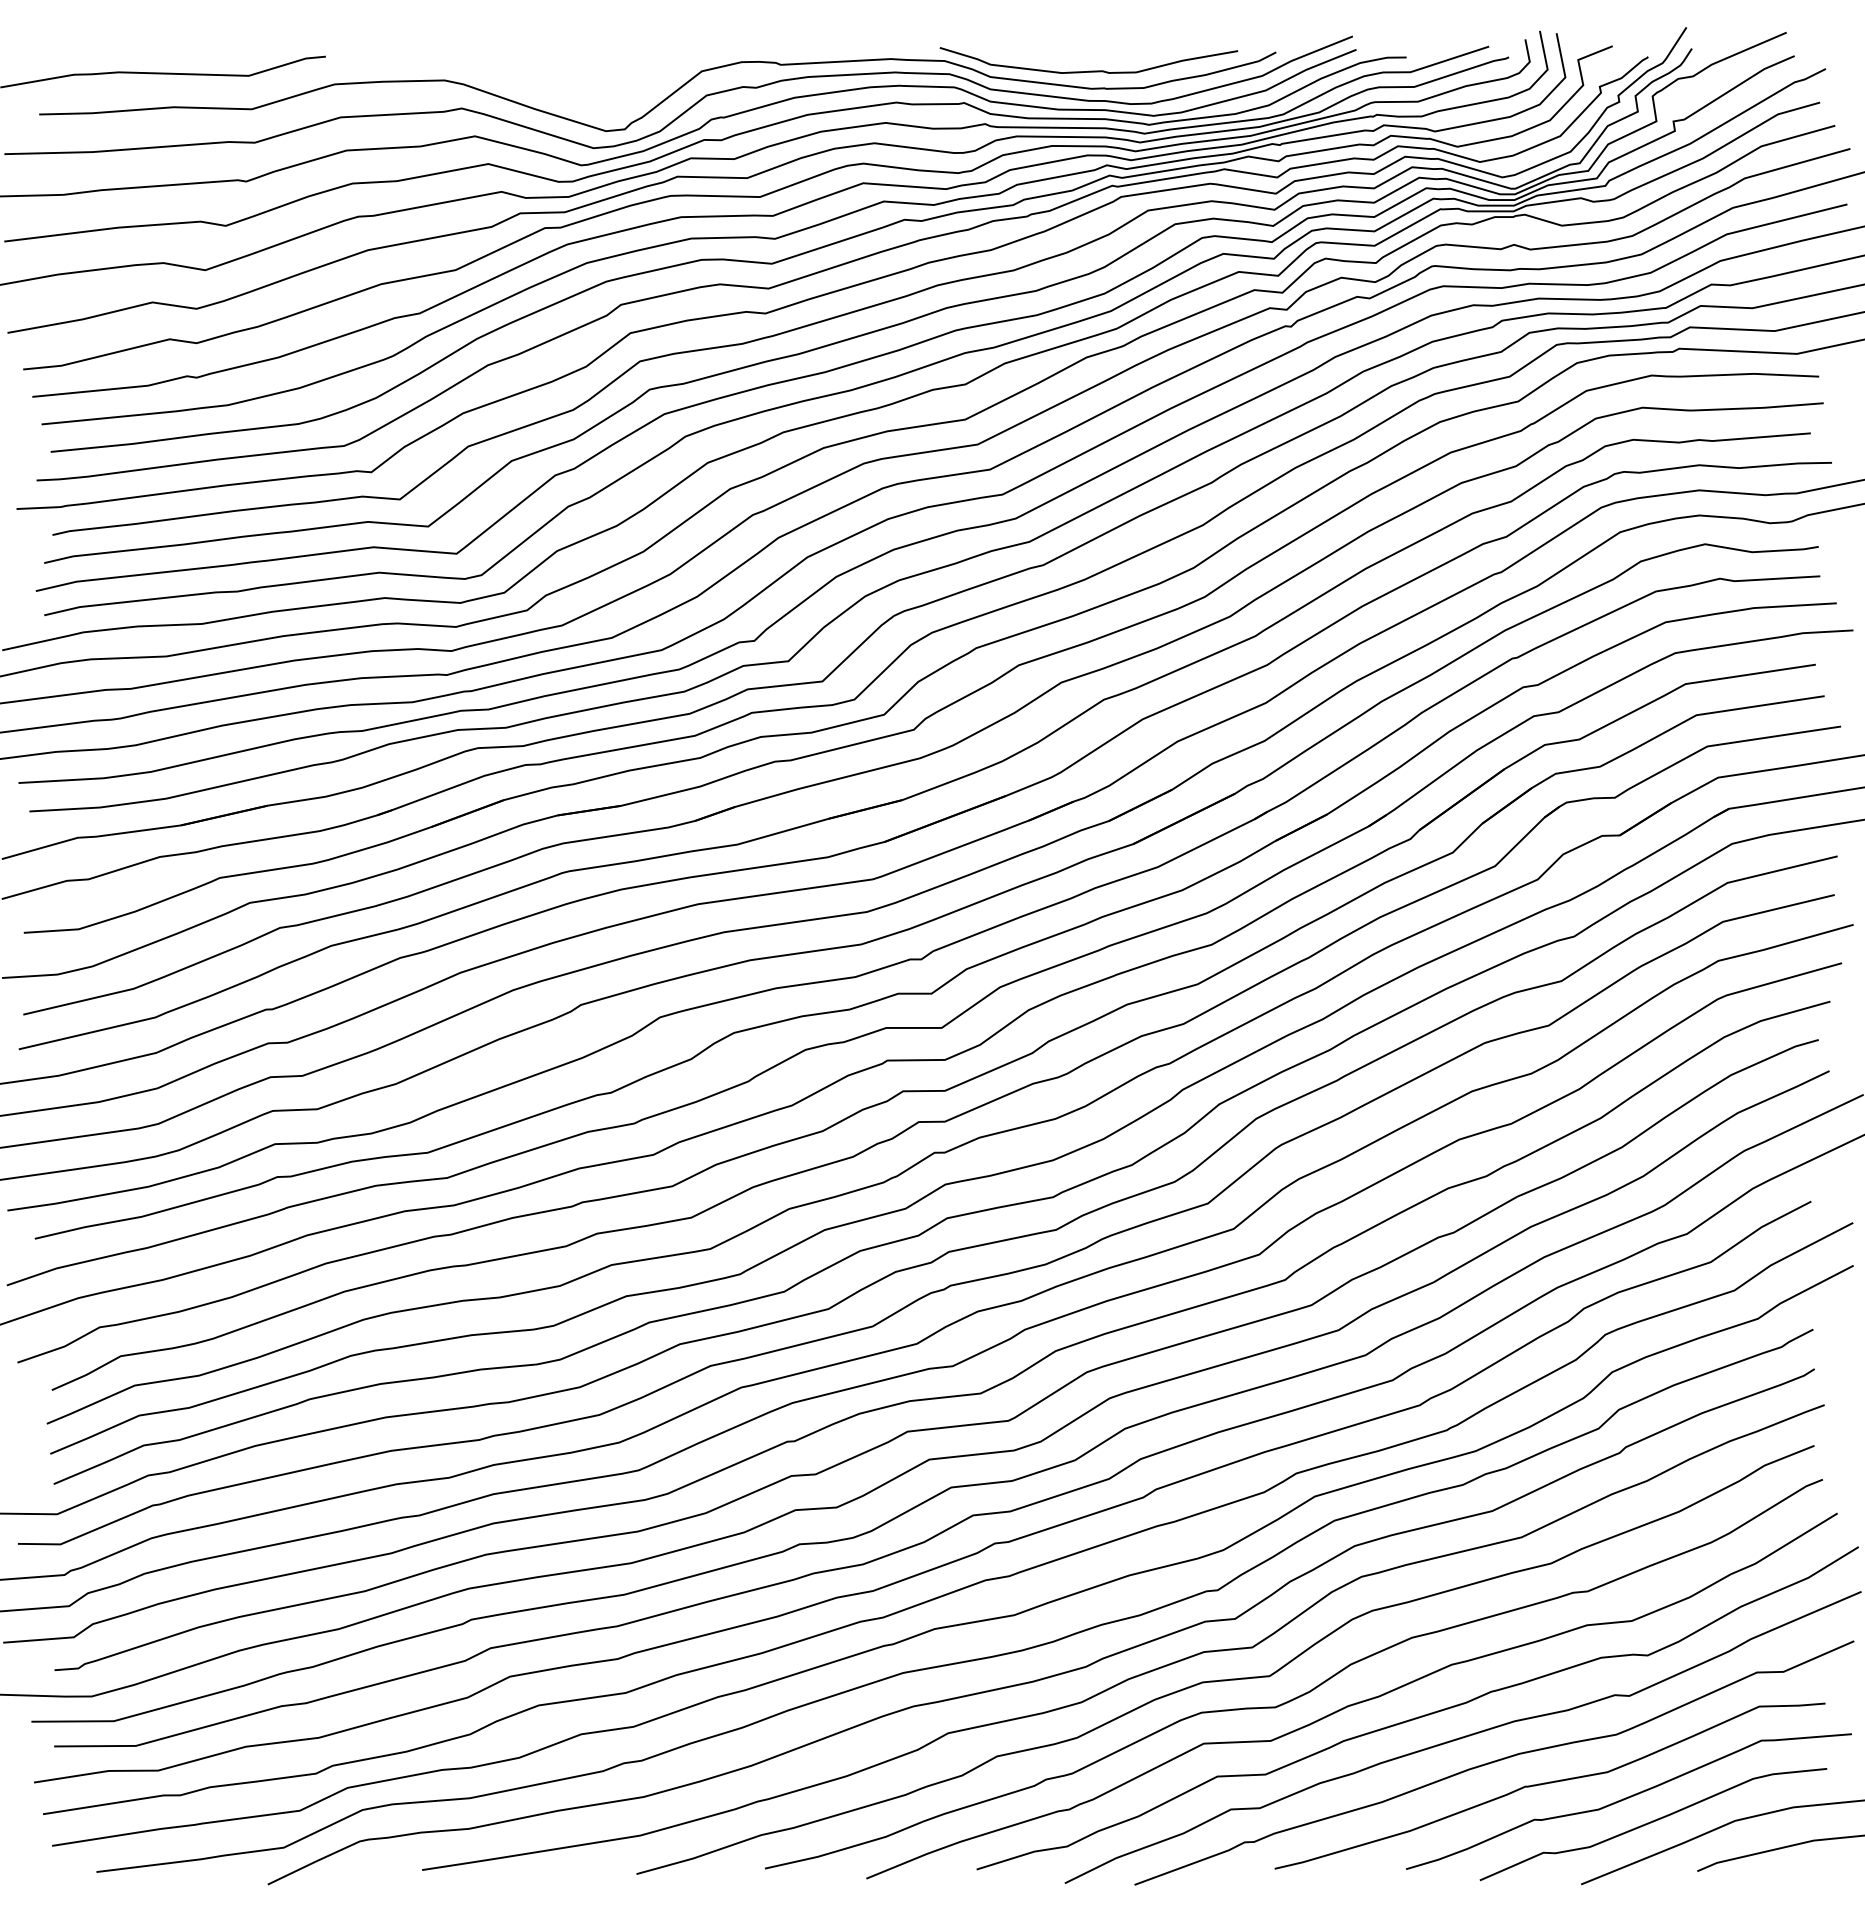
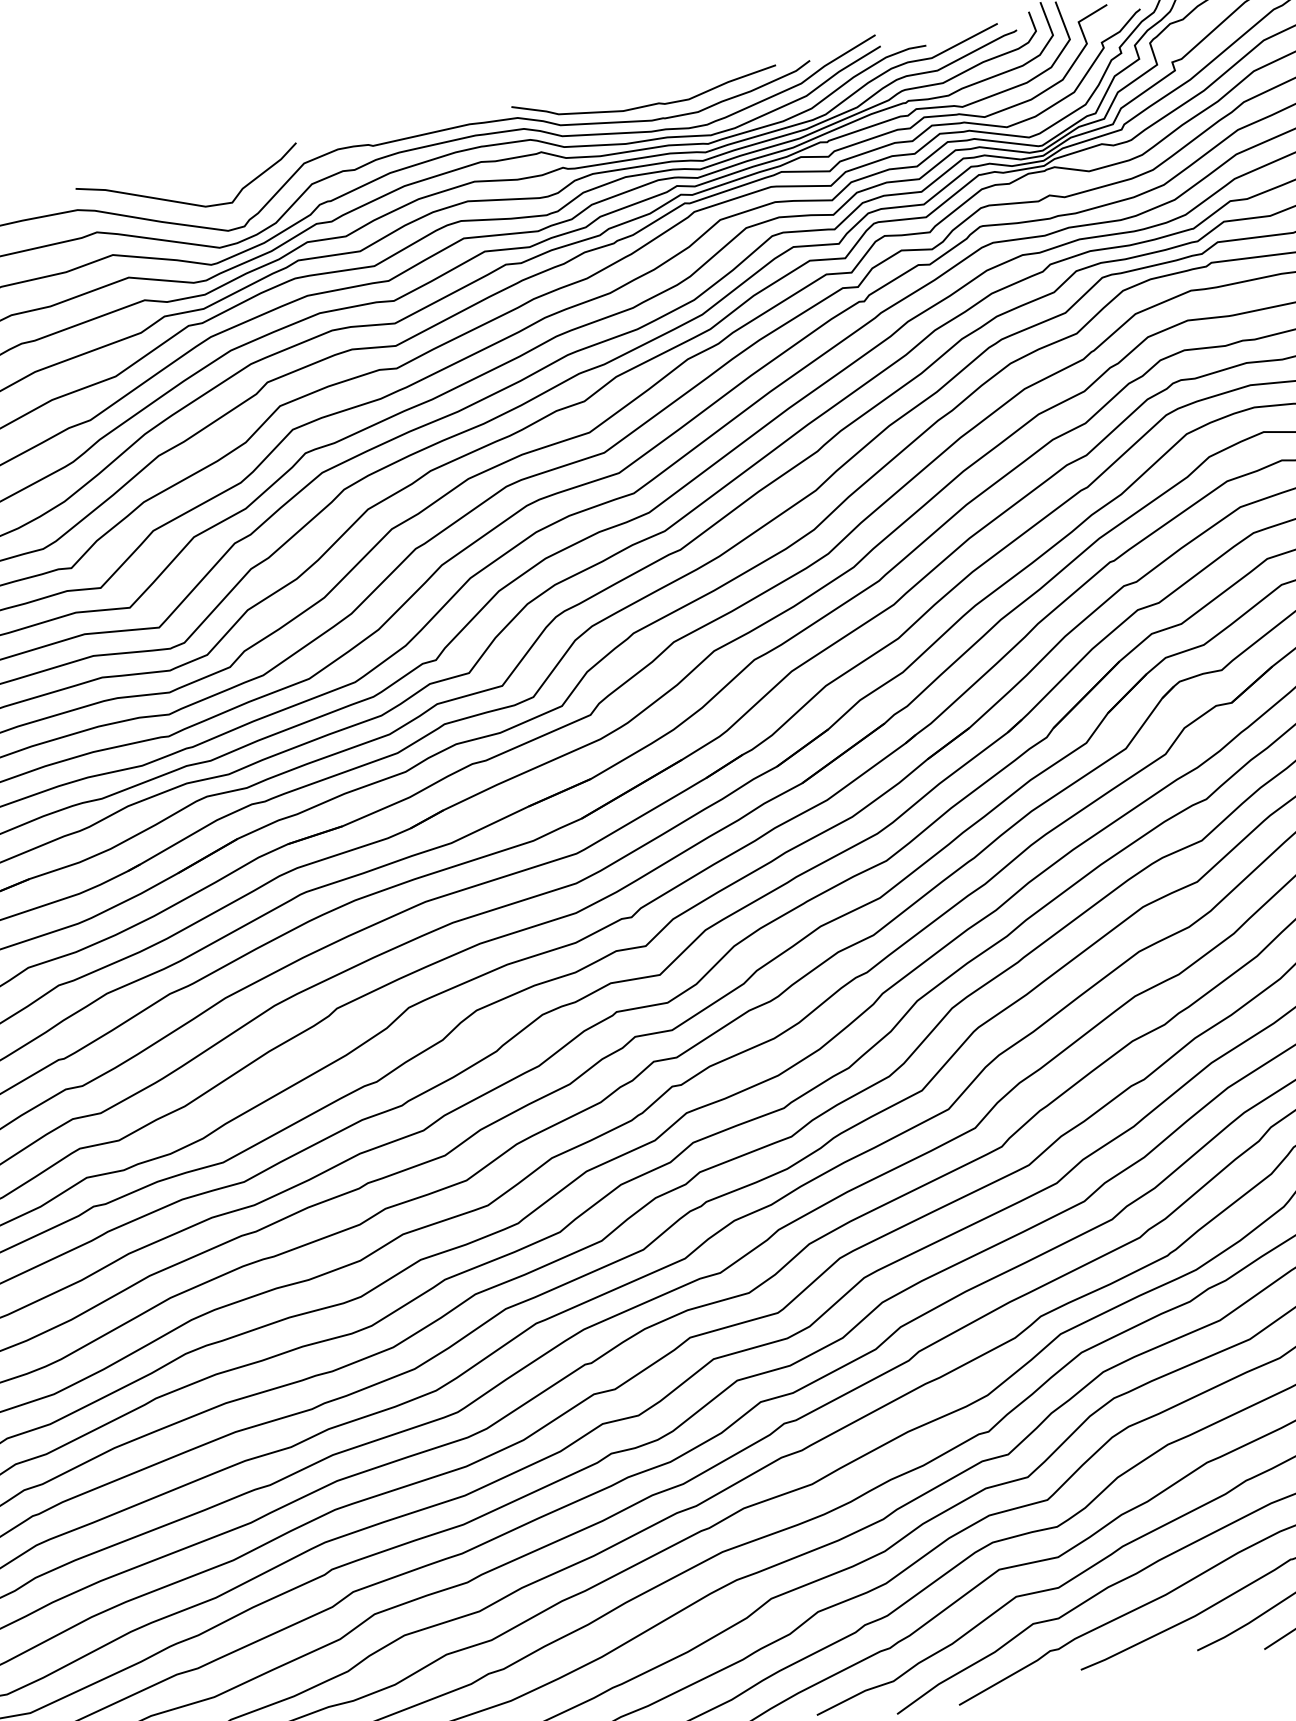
curve: (566, 92) -> (187, 202), added

